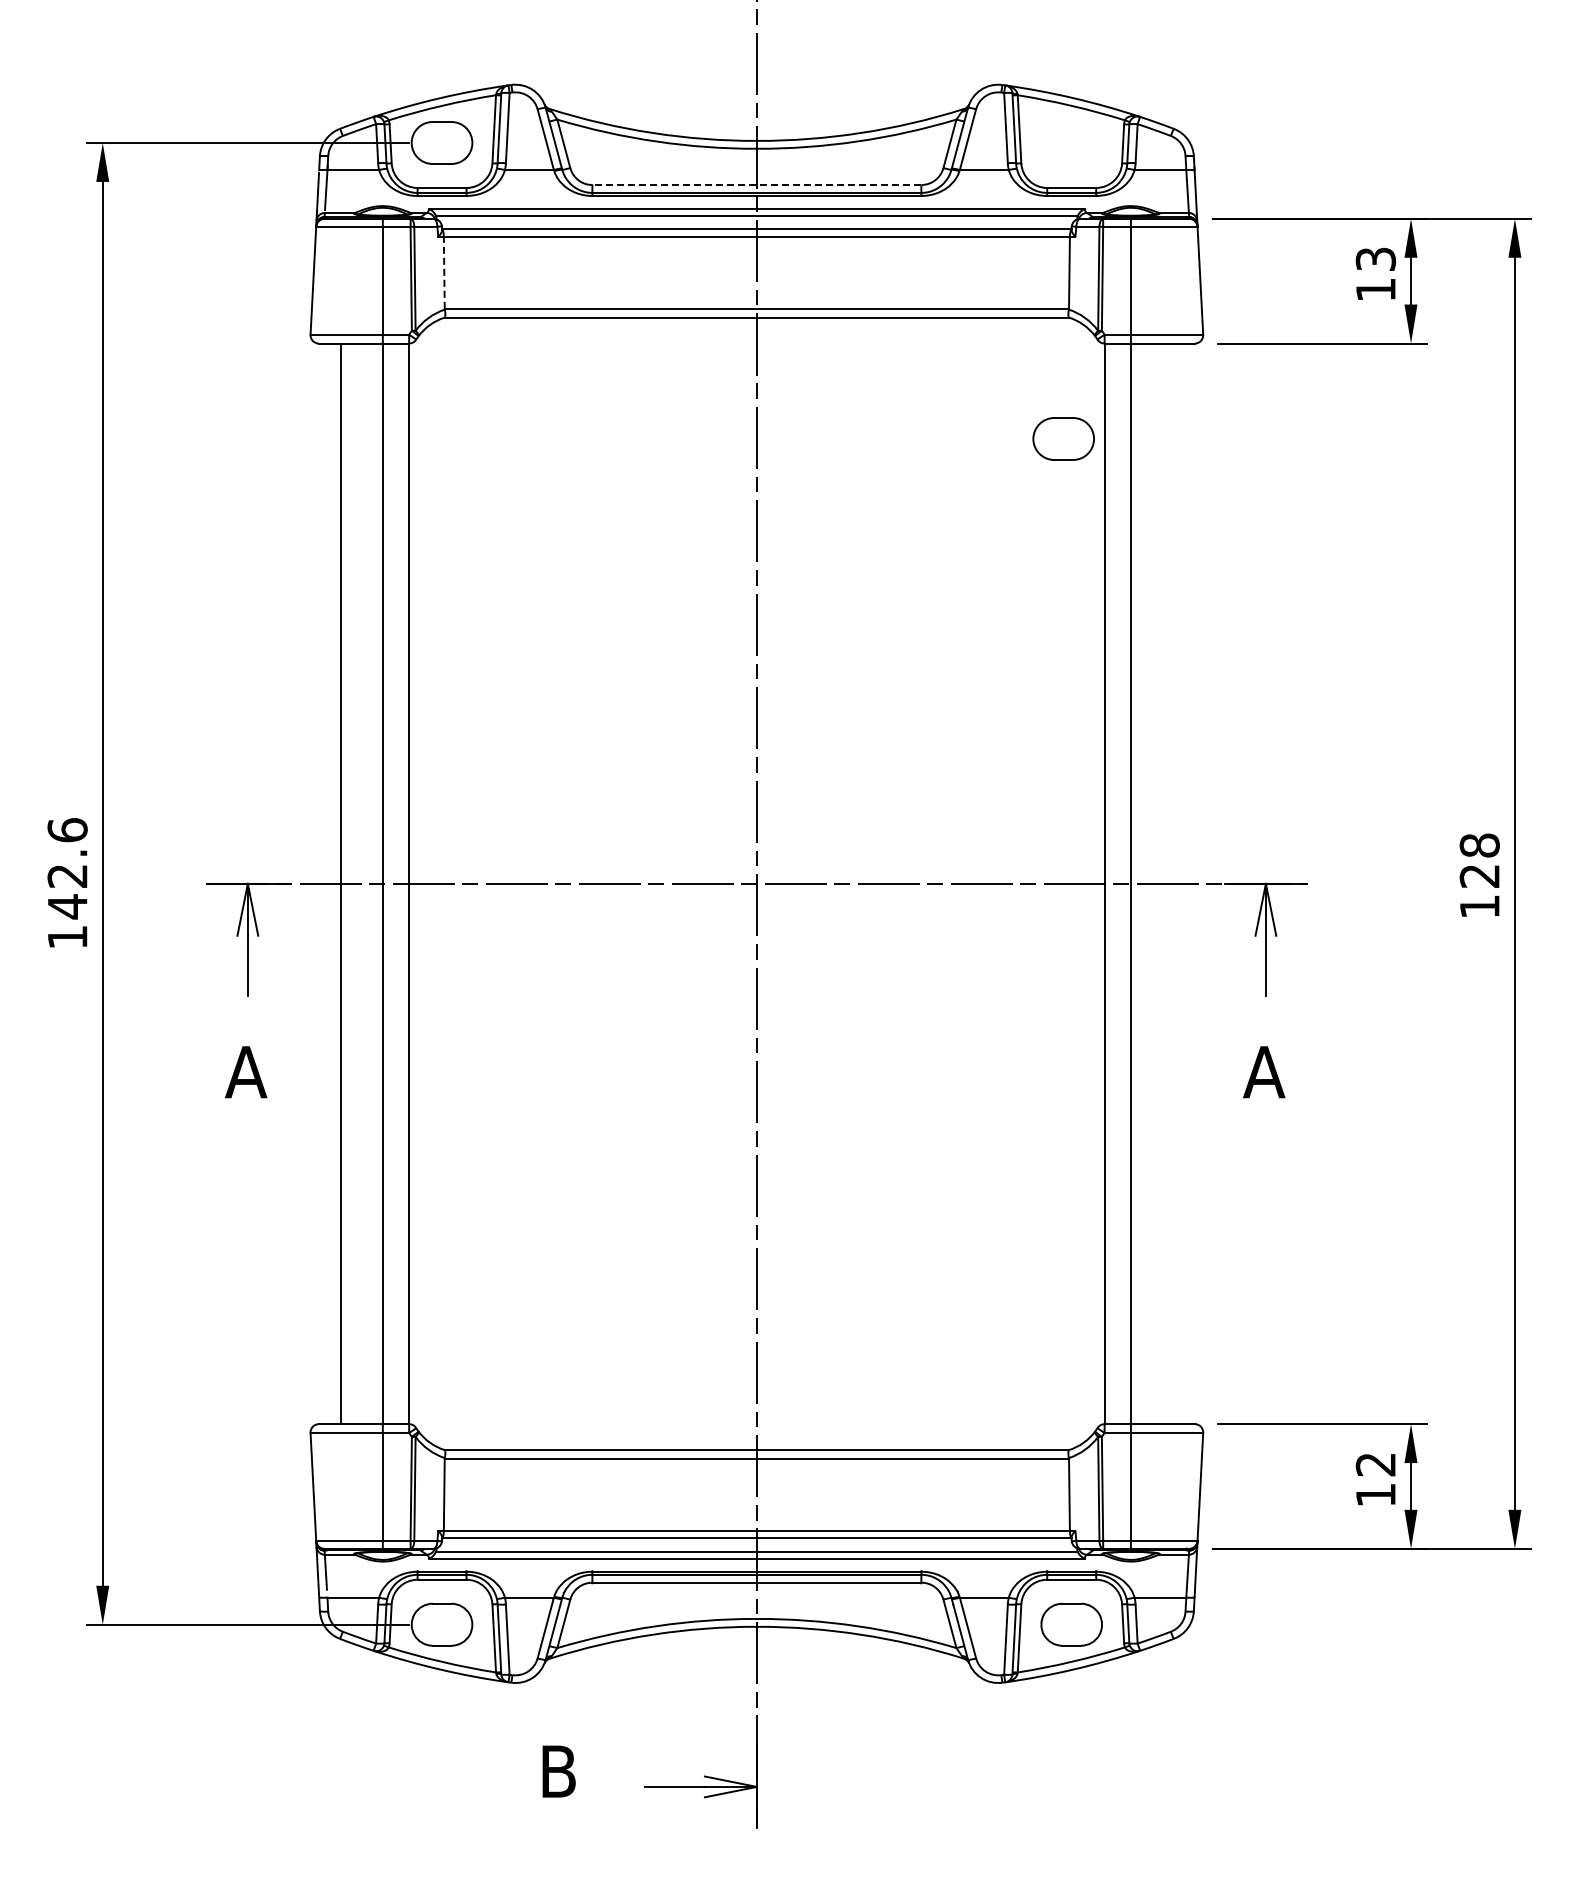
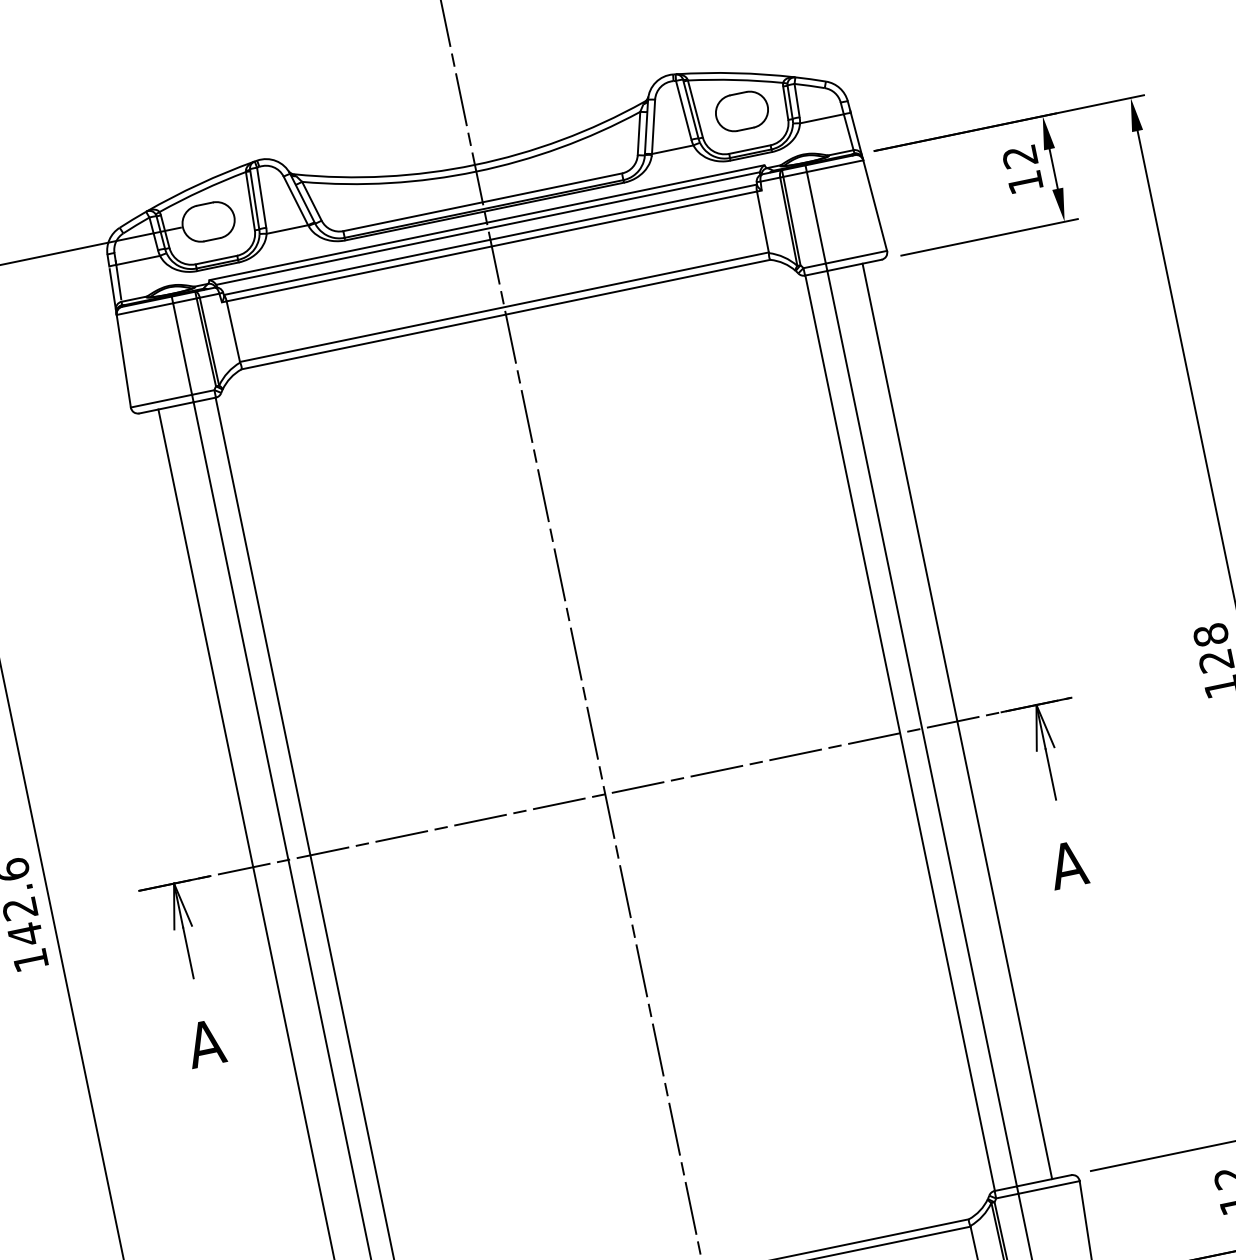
line: (756, 185) -> (482, 202), dashed -> solid
text: (1376, 258) -> (1020, 155), 13 -> 12
line: (444, 273) -> (233, 332), dashed -> solid
part: (1063, 438) -> (741, 111), moved
line: (1172, 883) -> (957, 721), added

